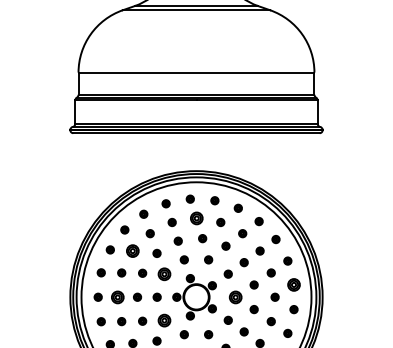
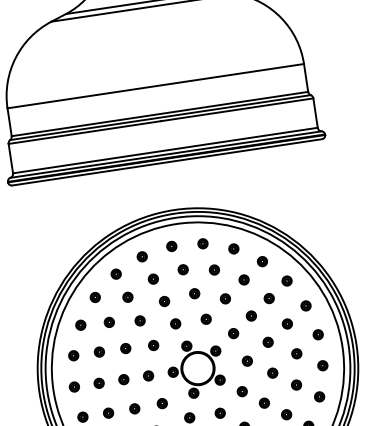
part: (195, 218) -> (181, 269), size x0.62
part: (132, 250) -> (108, 321), size x0.62
part: (164, 273) -> (153, 344), size x0.62
part: (293, 284) -> (317, 334), size x0.62
part: (117, 296) -> (98, 382), size x0.62
part: (235, 296) -> (246, 360), size x0.62
part: (164, 319) -> (161, 402), size x0.62

